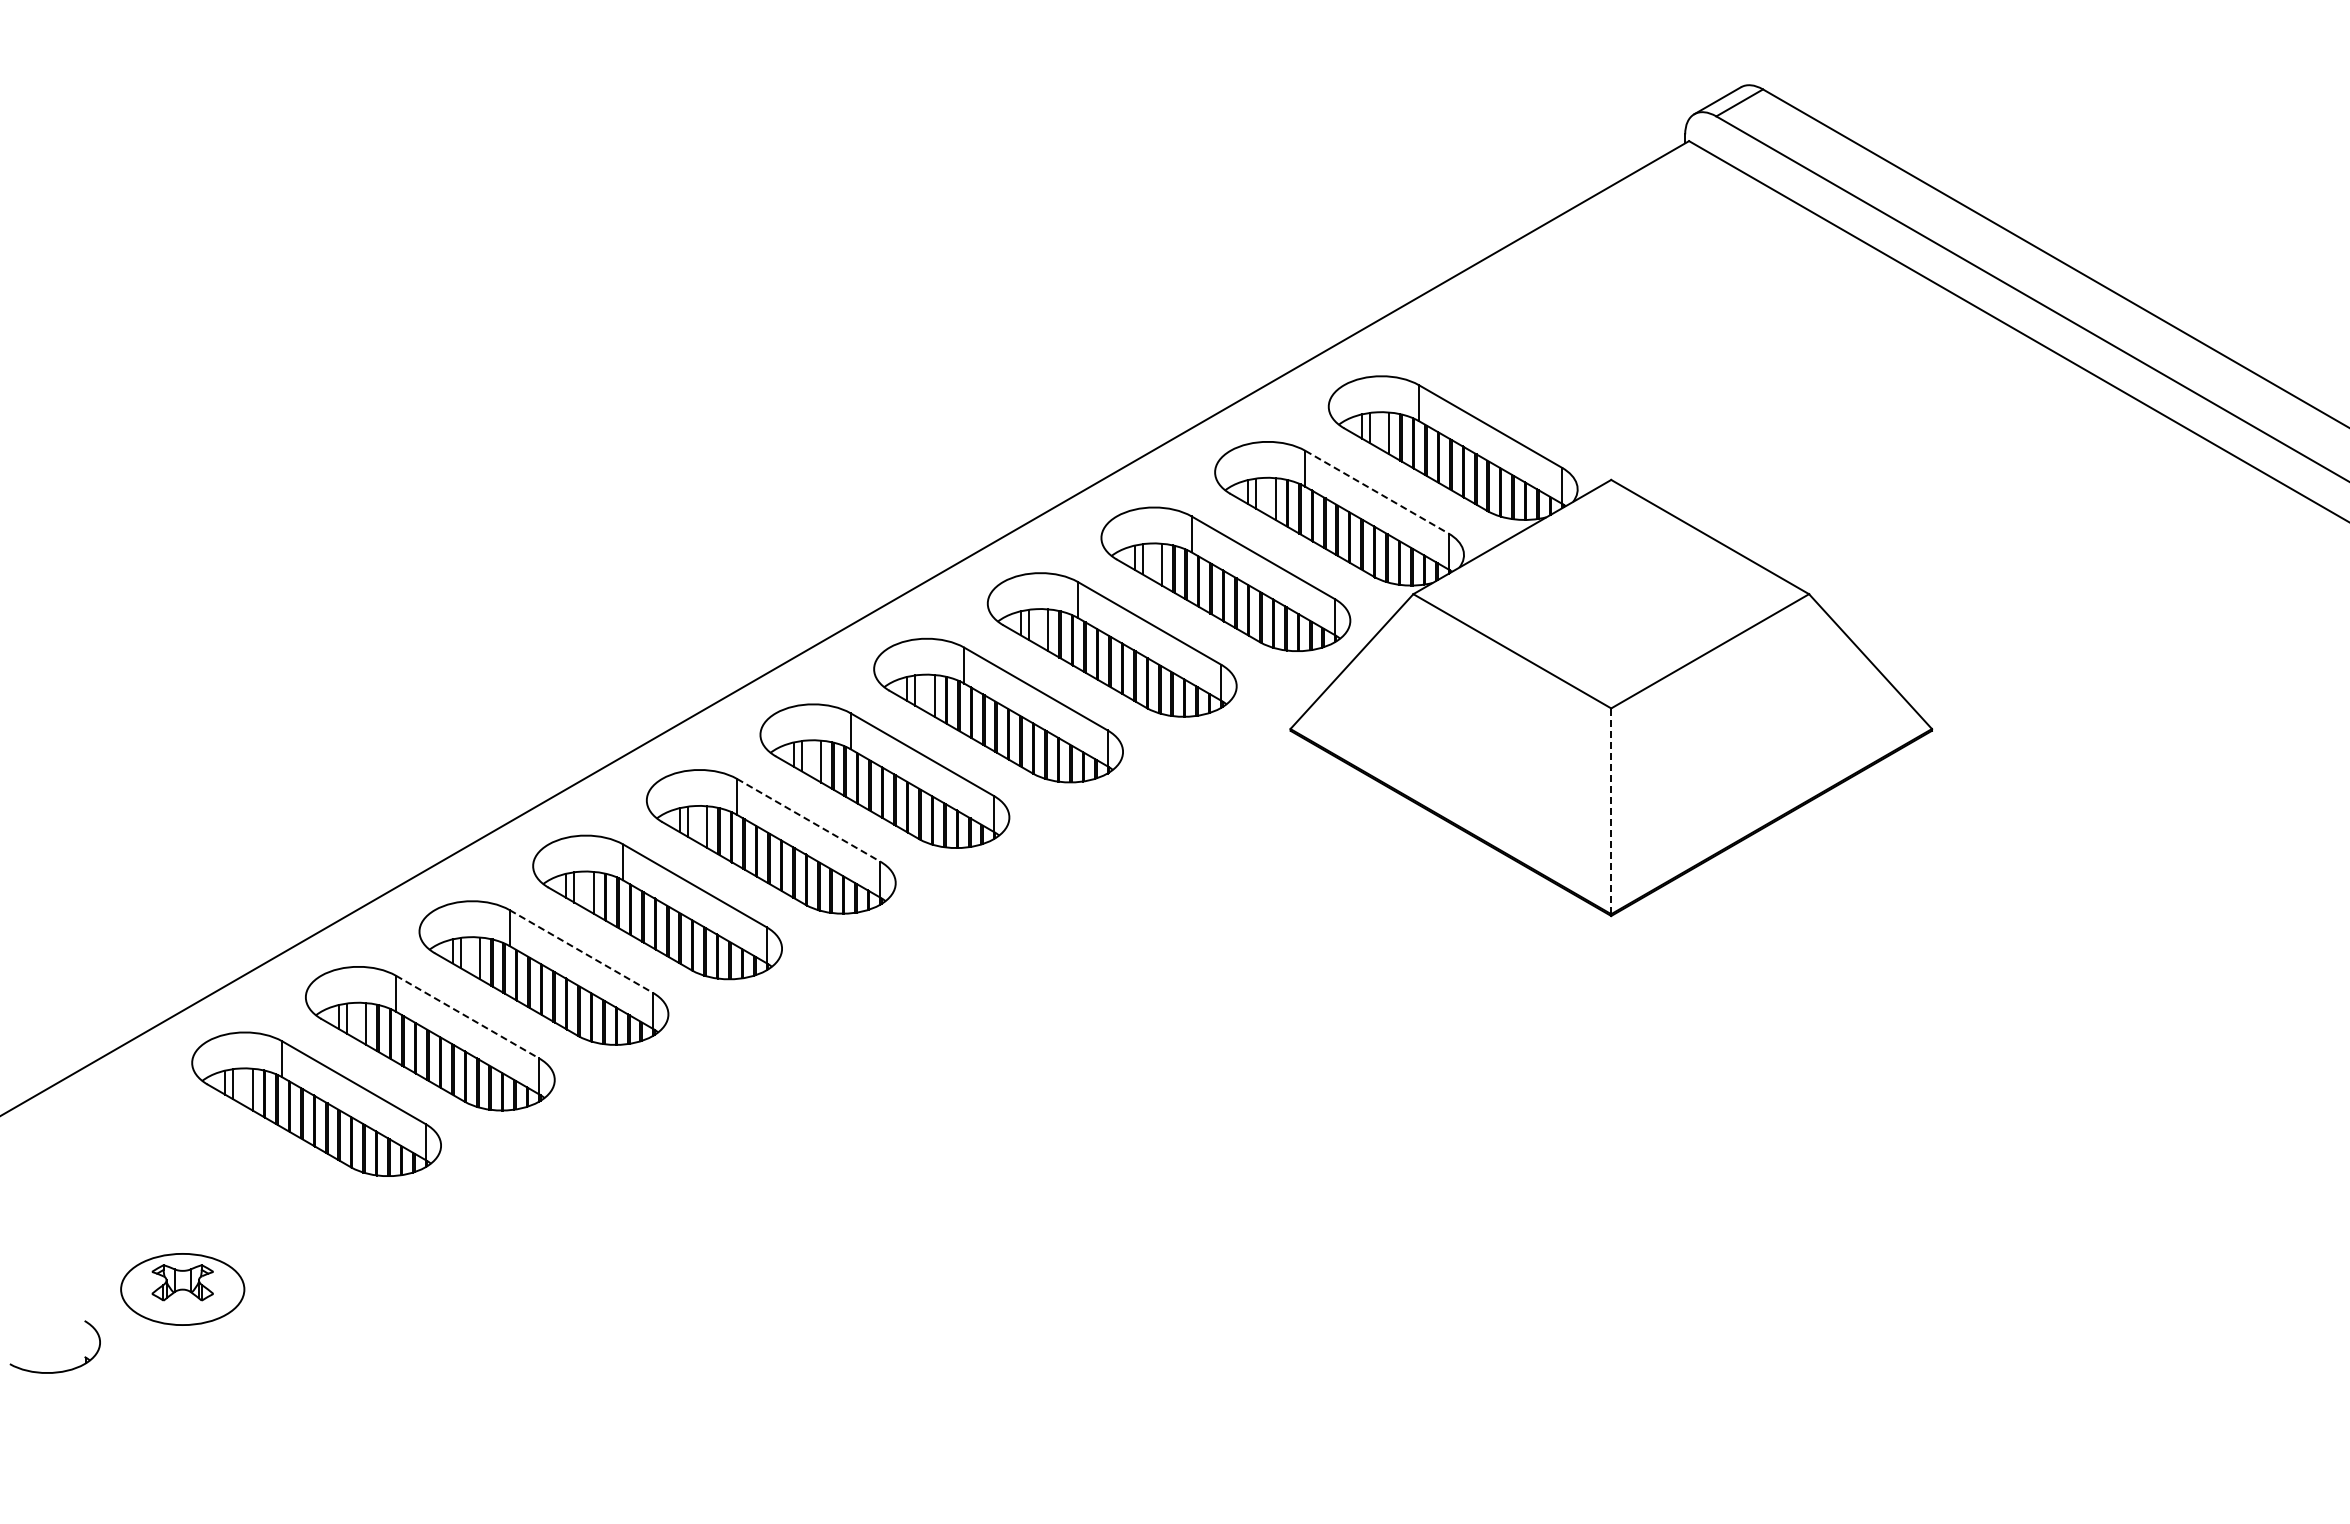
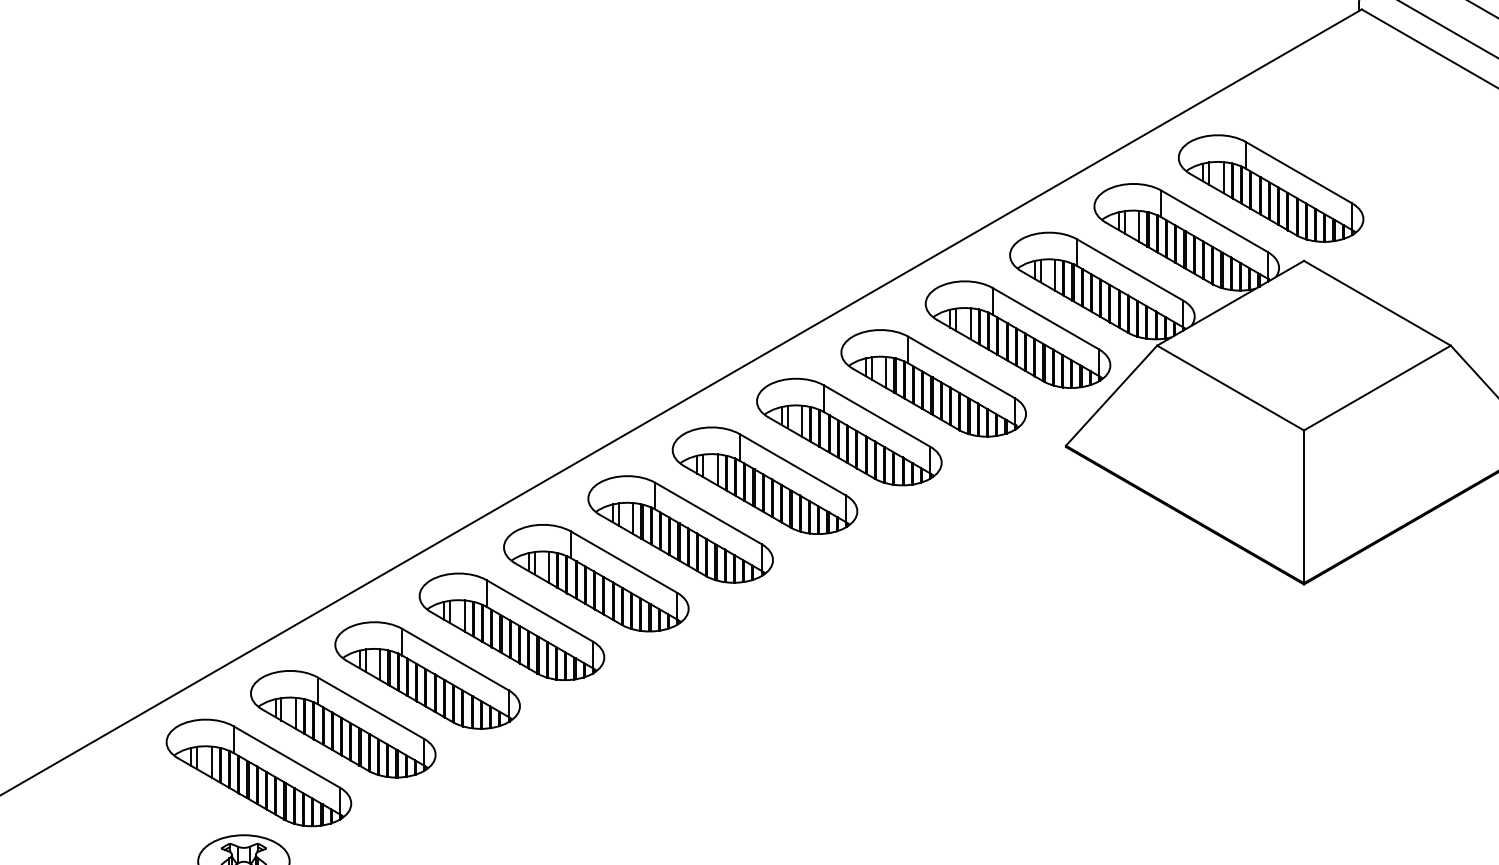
part: (1566, 382) -> (1270, 188), added
line: (1376, 492) -> (1129, 270), dashed -> solid
line: (1611, 811) -> (1304, 506), dashed -> solid
line: (808, 820) -> (708, 513), dashed -> solid
line: (581, 951) -> (539, 610), dashed -> solid
line: (467, 1017) -> (455, 659), dashed -> solid
part: (202, 1169) -> (258, 772), added

